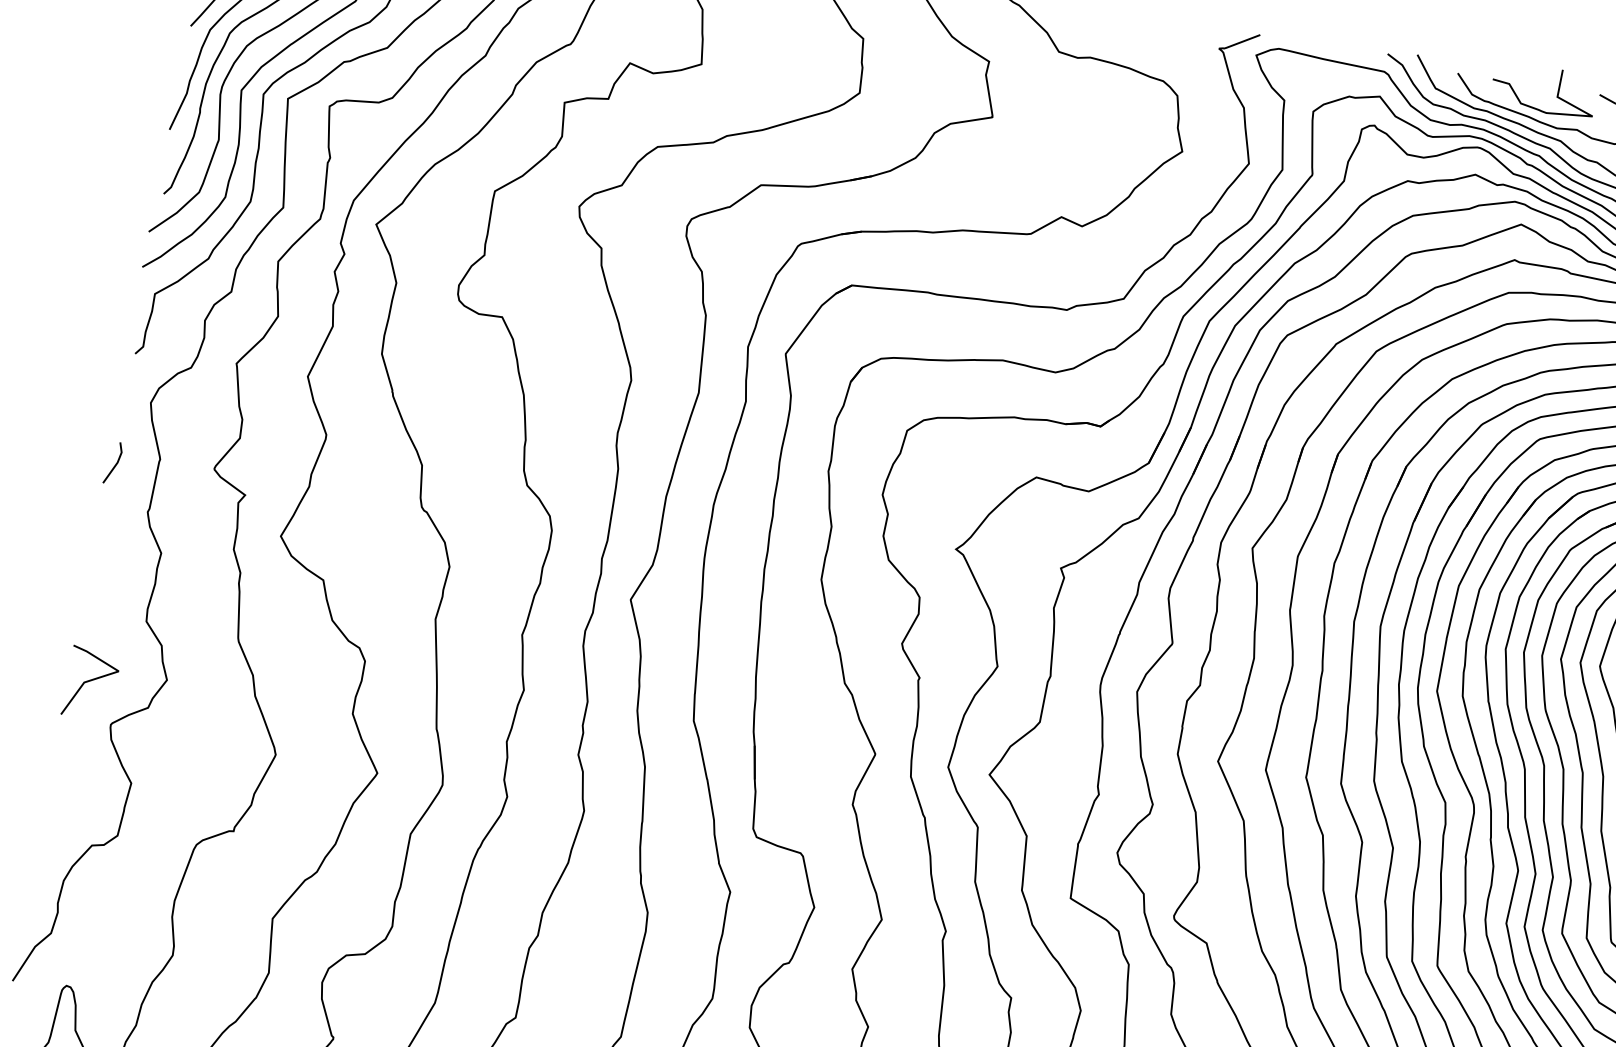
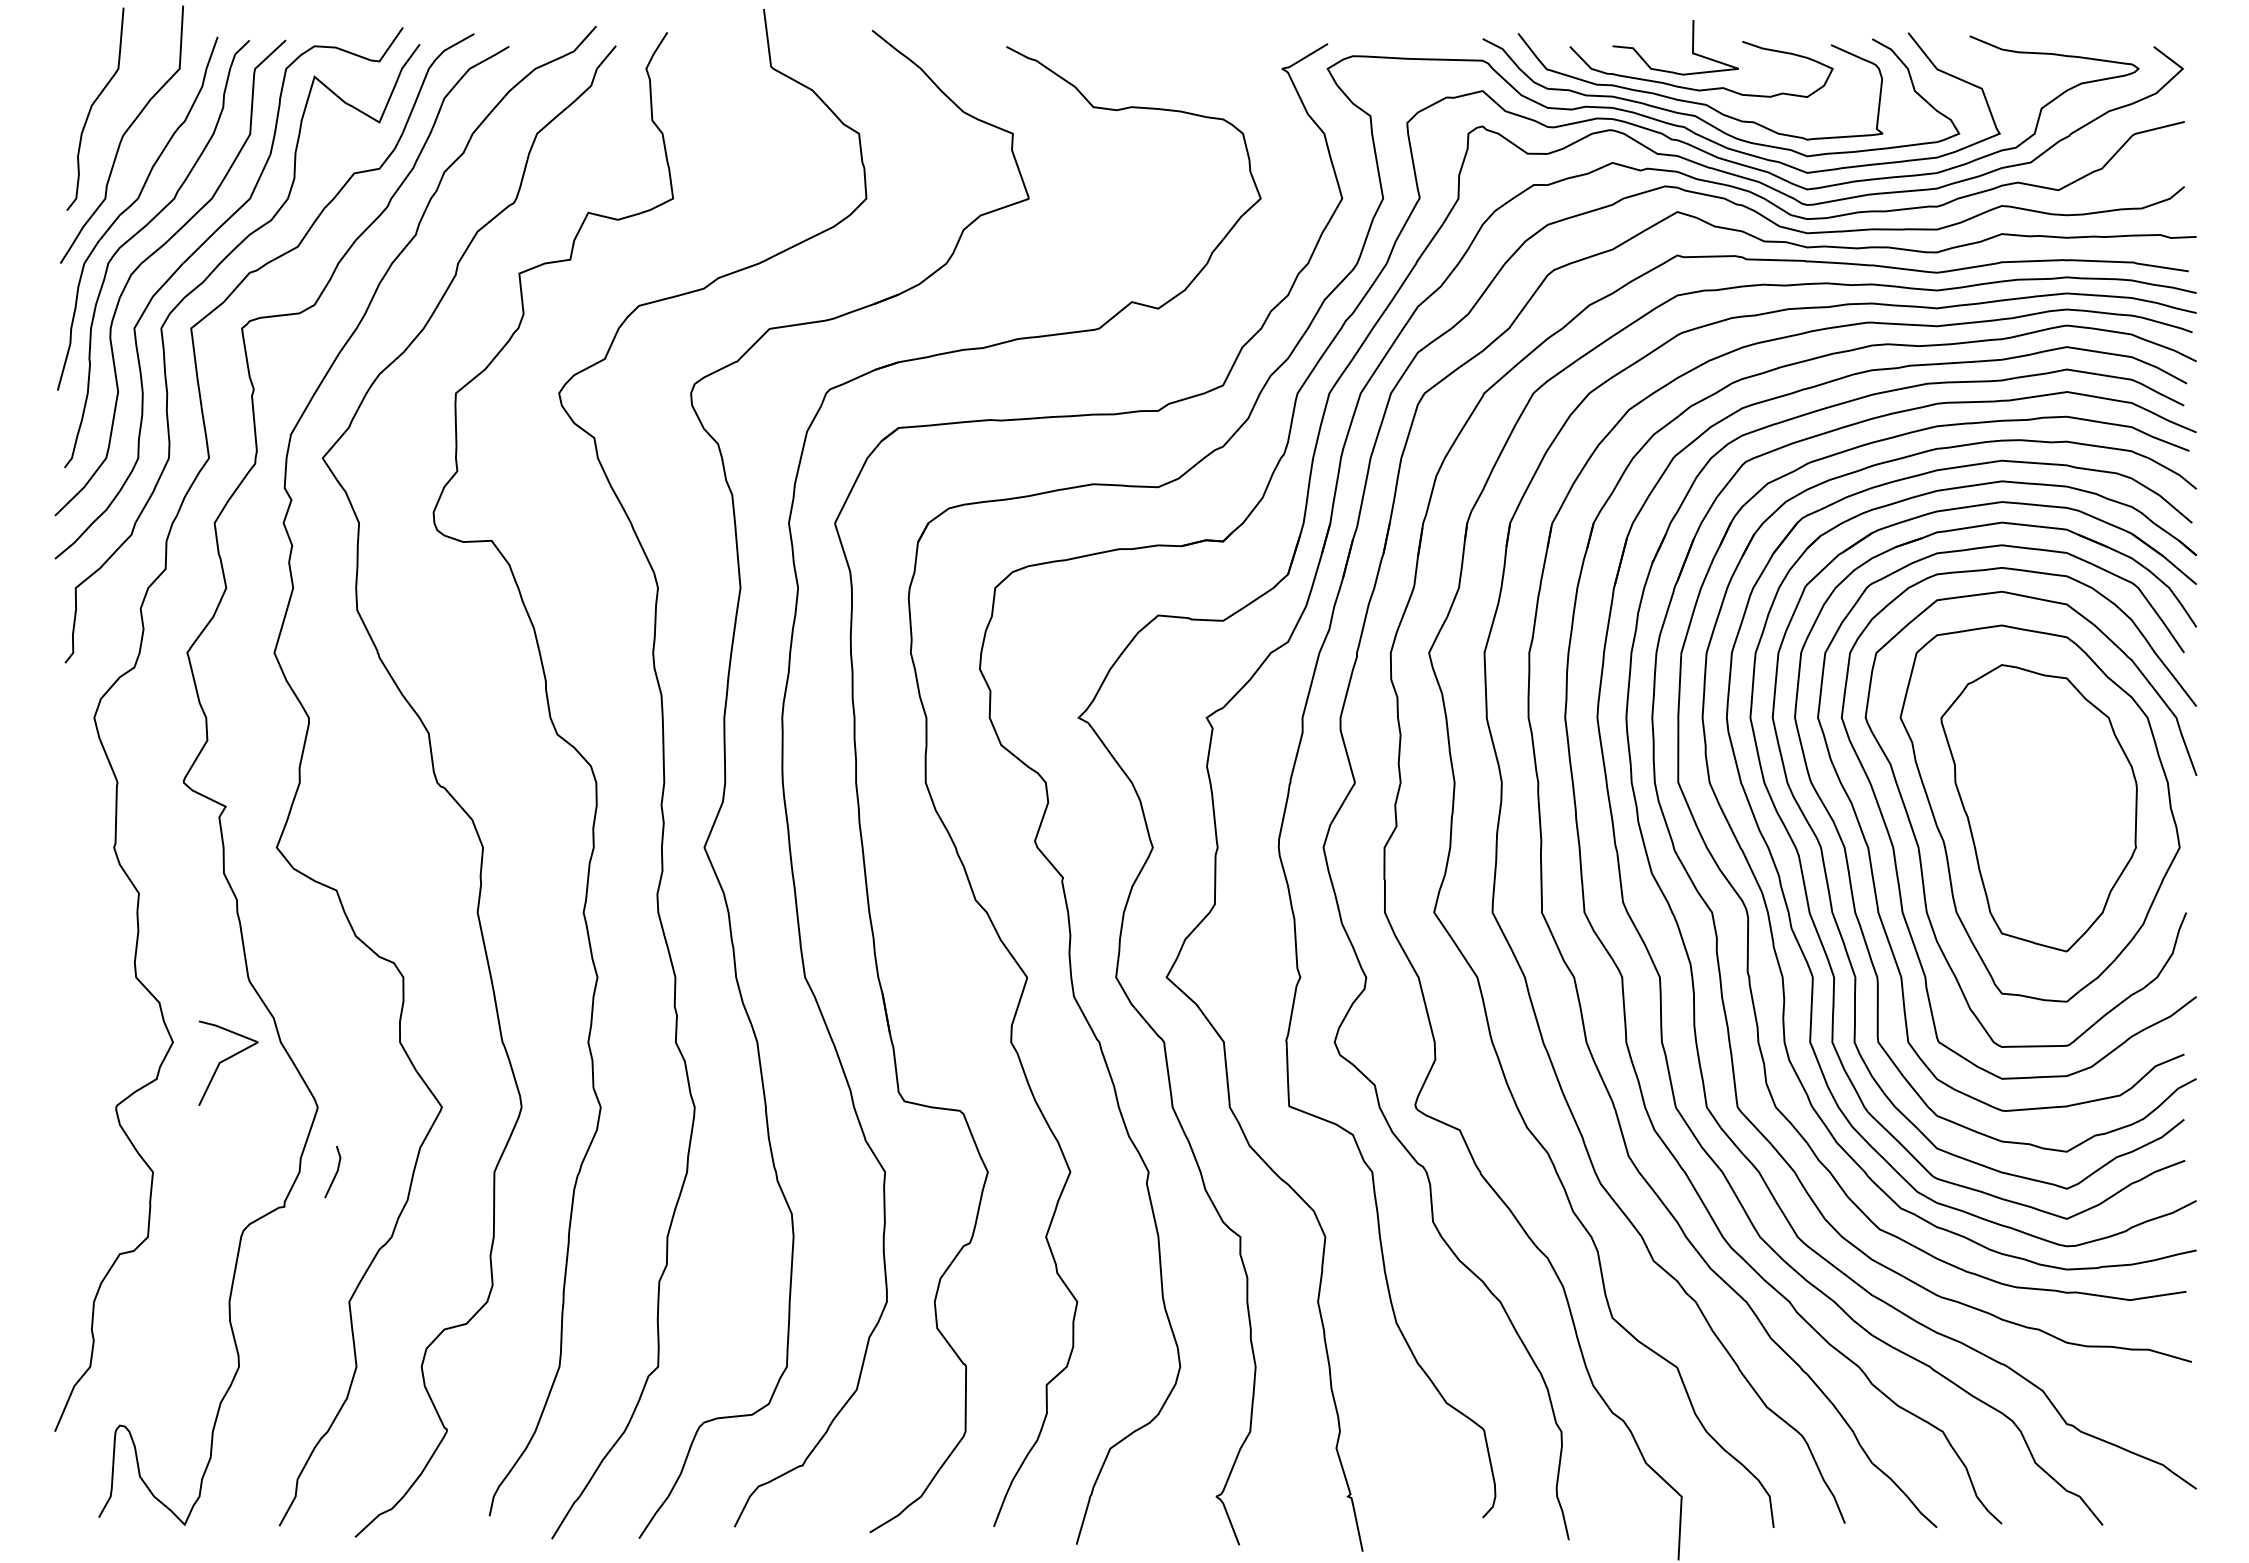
line: (115, 463) -> (335, 1172), moved
line: (90, 681) -> (226, 1060), moved

